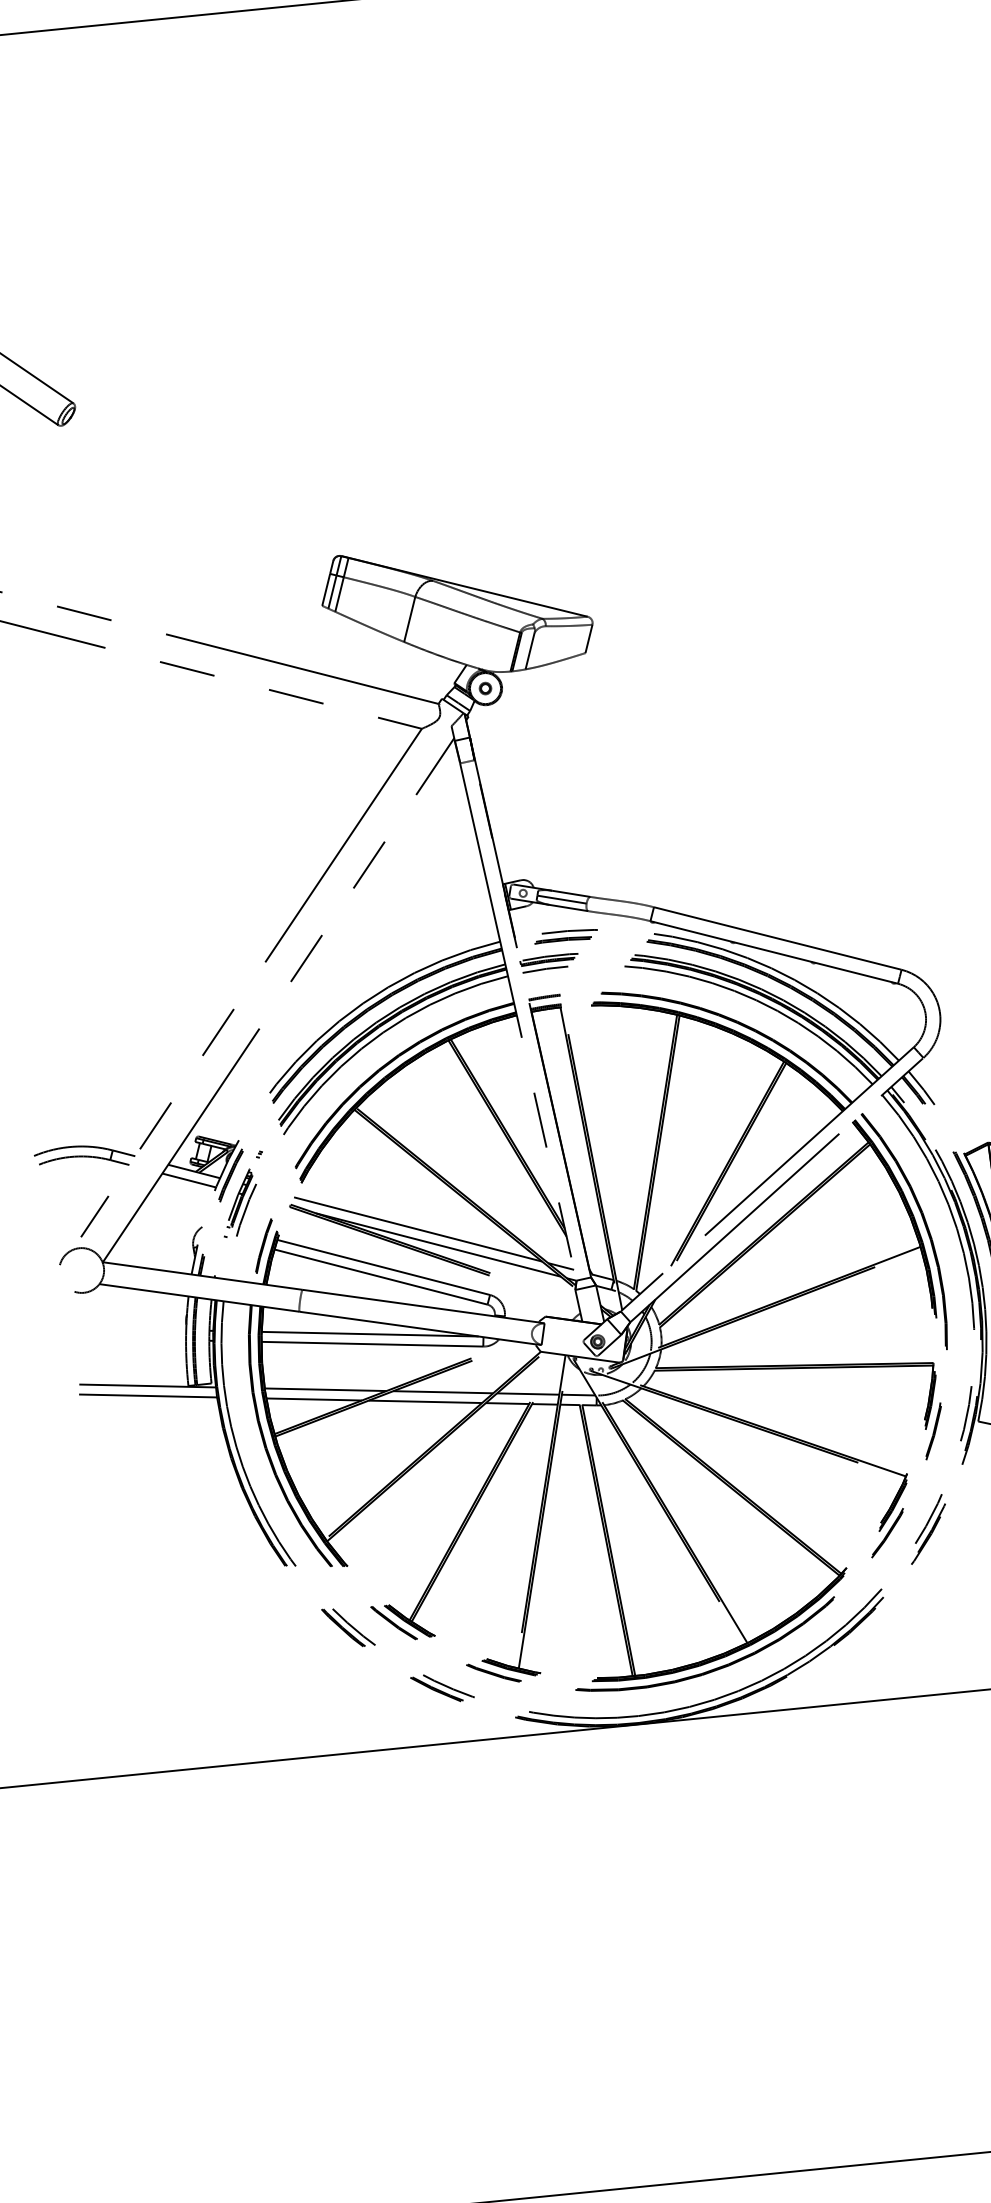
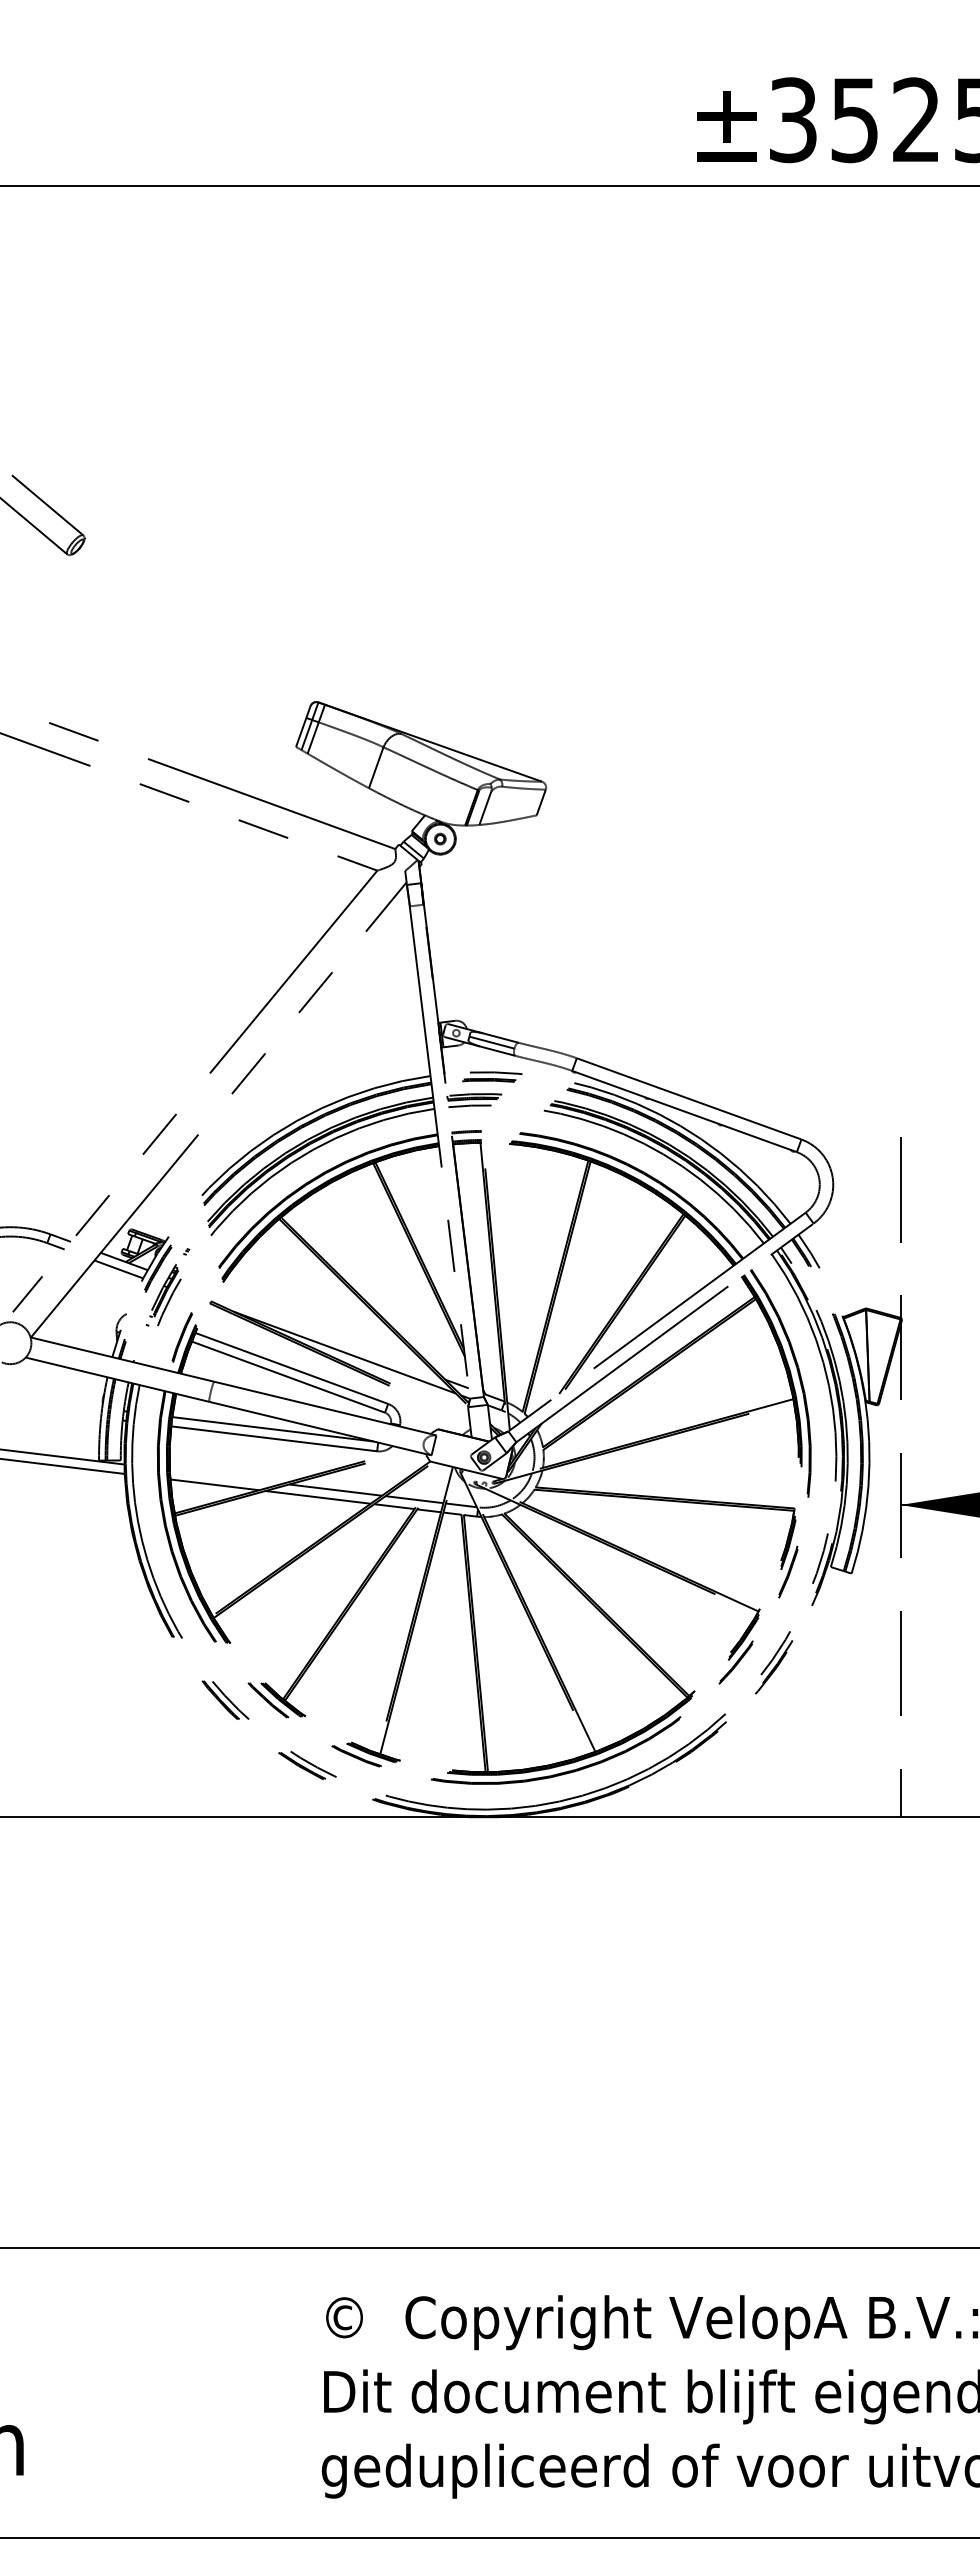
line: (417, 1228) -> (326, 1335), removed
line: (324, 1389) -> (225, 1476), removed

